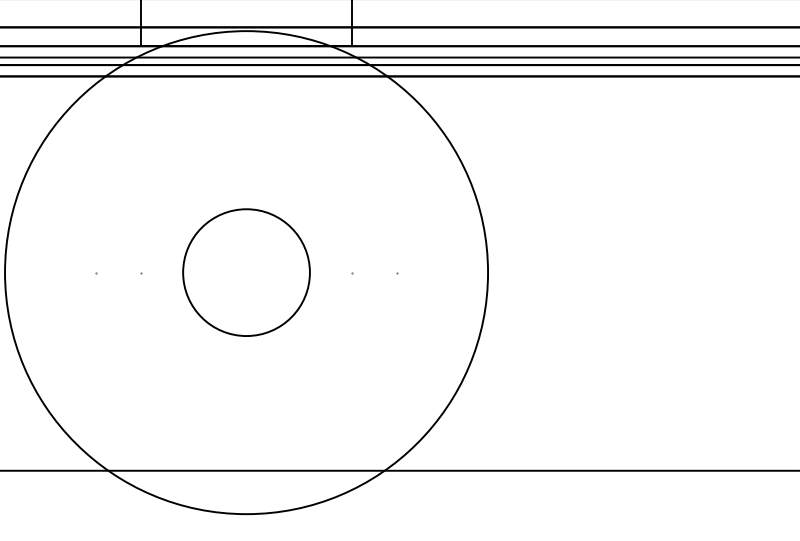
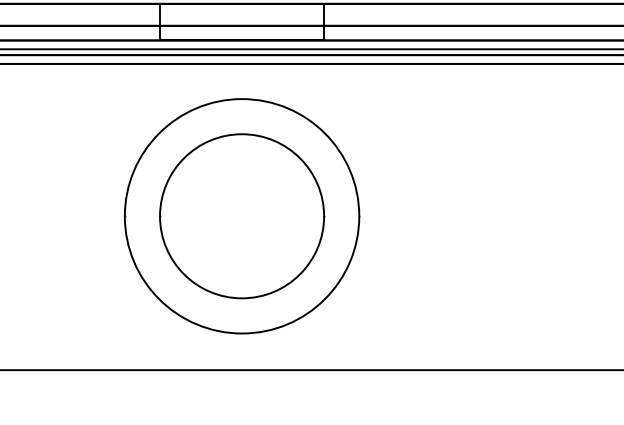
circle: (245, 272) -> (241, 216), size x0.62
circle: (247, 272) -> (242, 216), size x1.67

